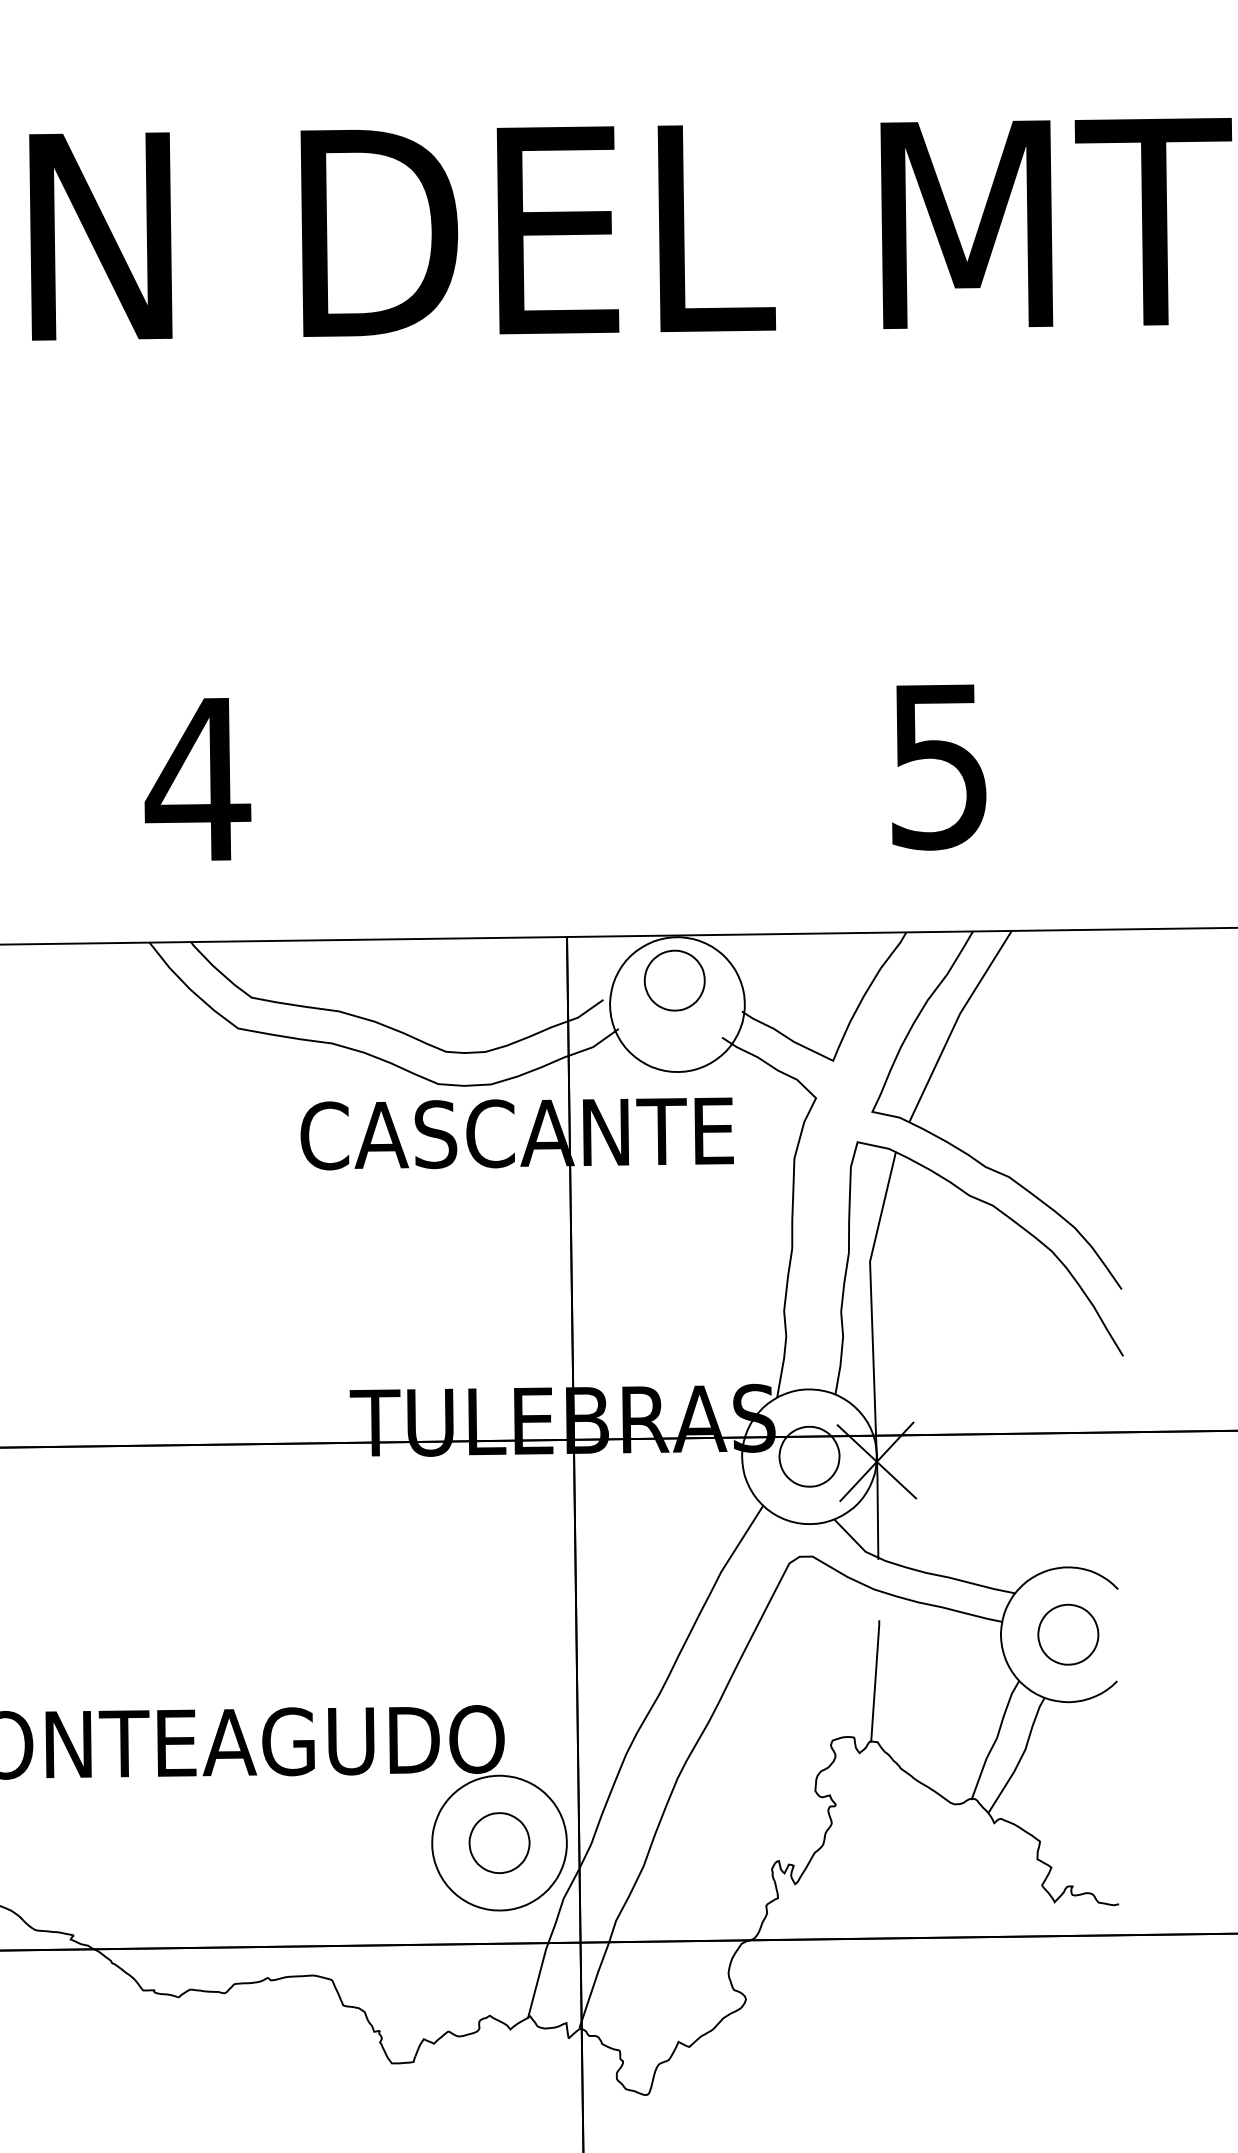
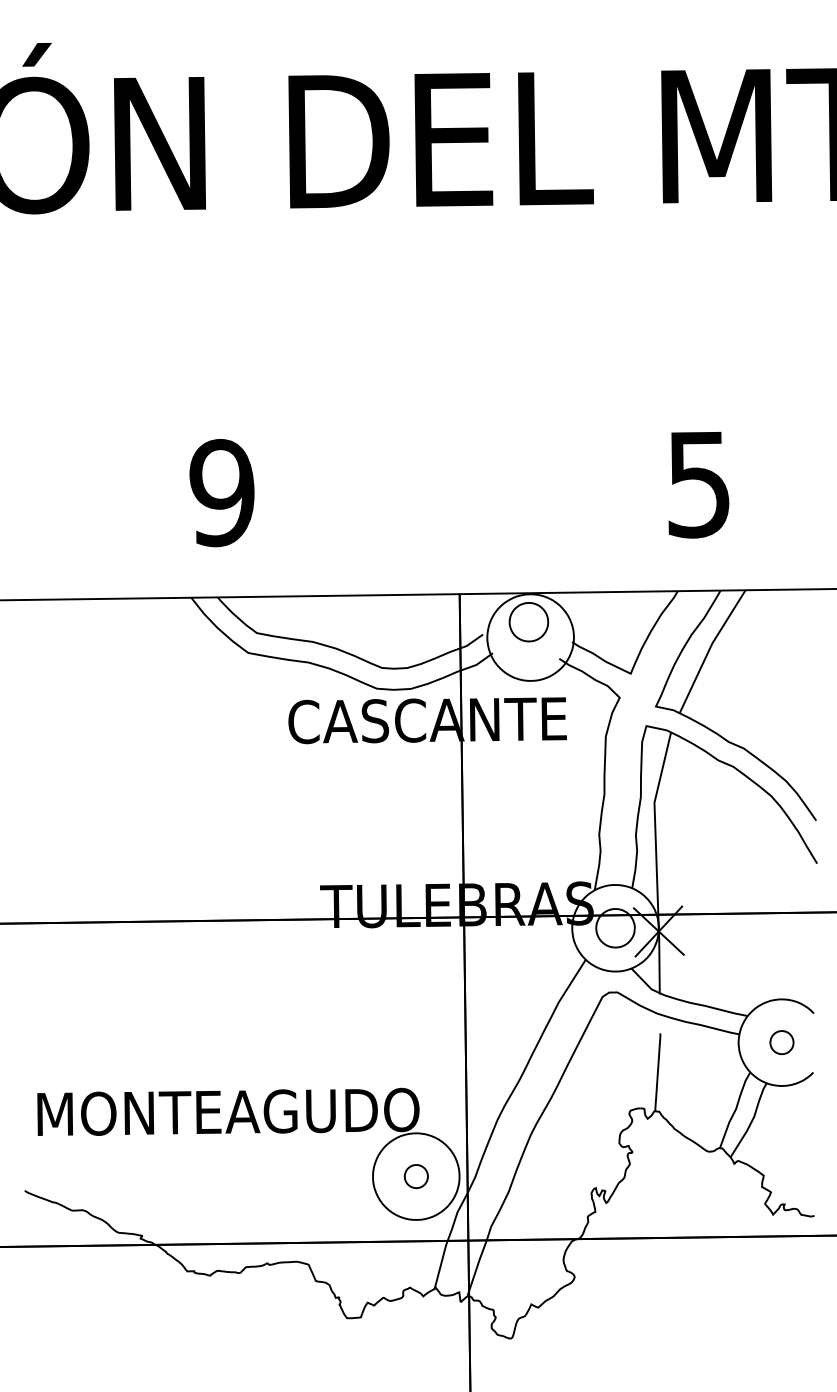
text: (198, 780) -> (222, 493), 4 -> 9
part: (1067, 1634) -> (781, 1042), size x0.6
part: (499, 1842) -> (416, 1176), size x0.6

